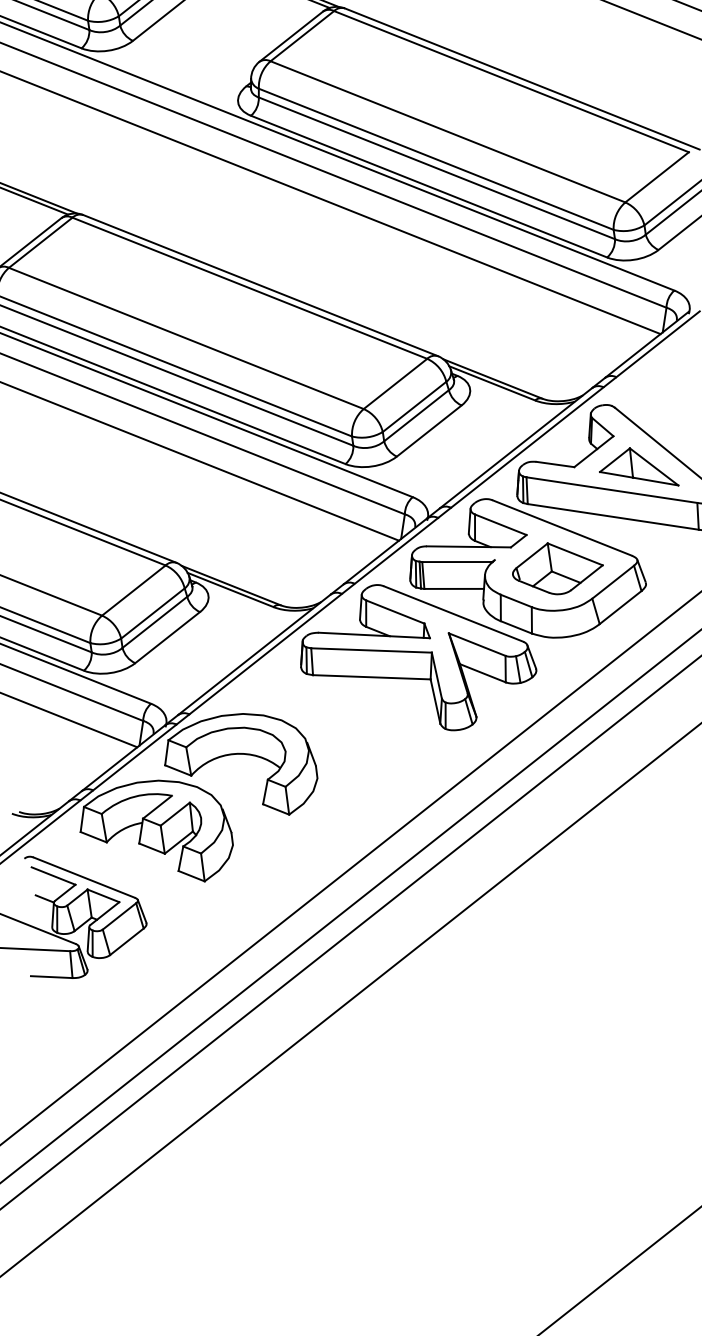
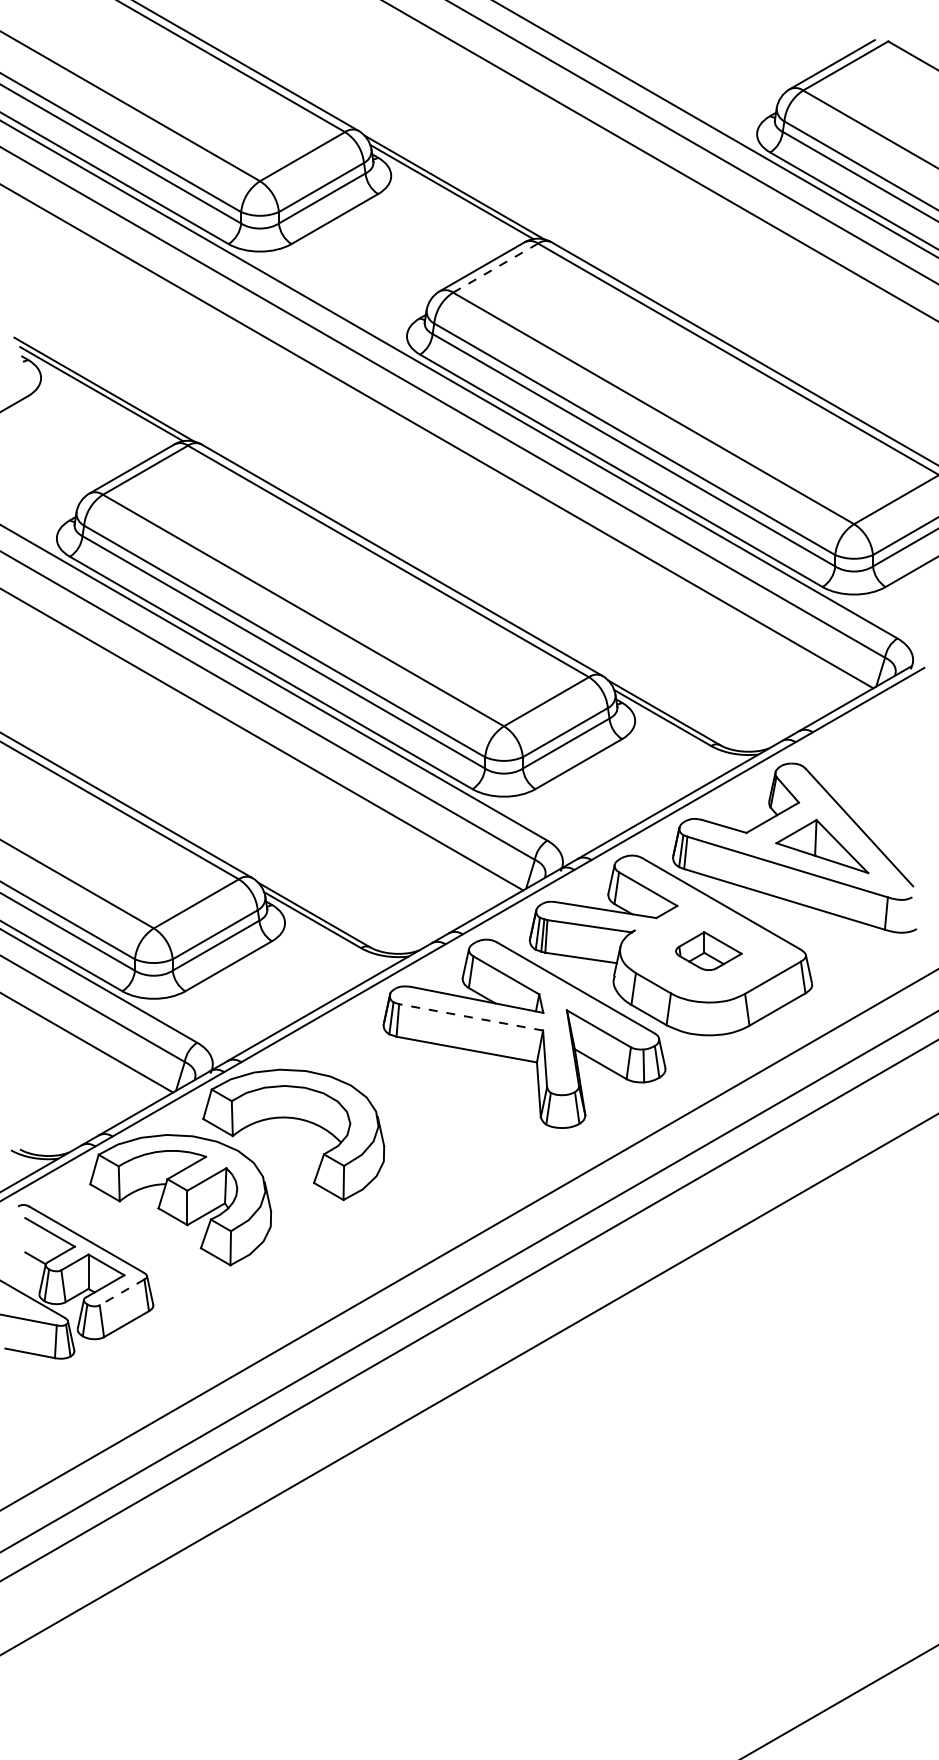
line: (302, 36) -> (495, 268), solid -> dashed
part: (557, 567) -> (708, 950), size x0.6
line: (371, 650) -> (470, 1017), solid -> dashed
line: (119, 916) -> (122, 1292), solid -> dashed

